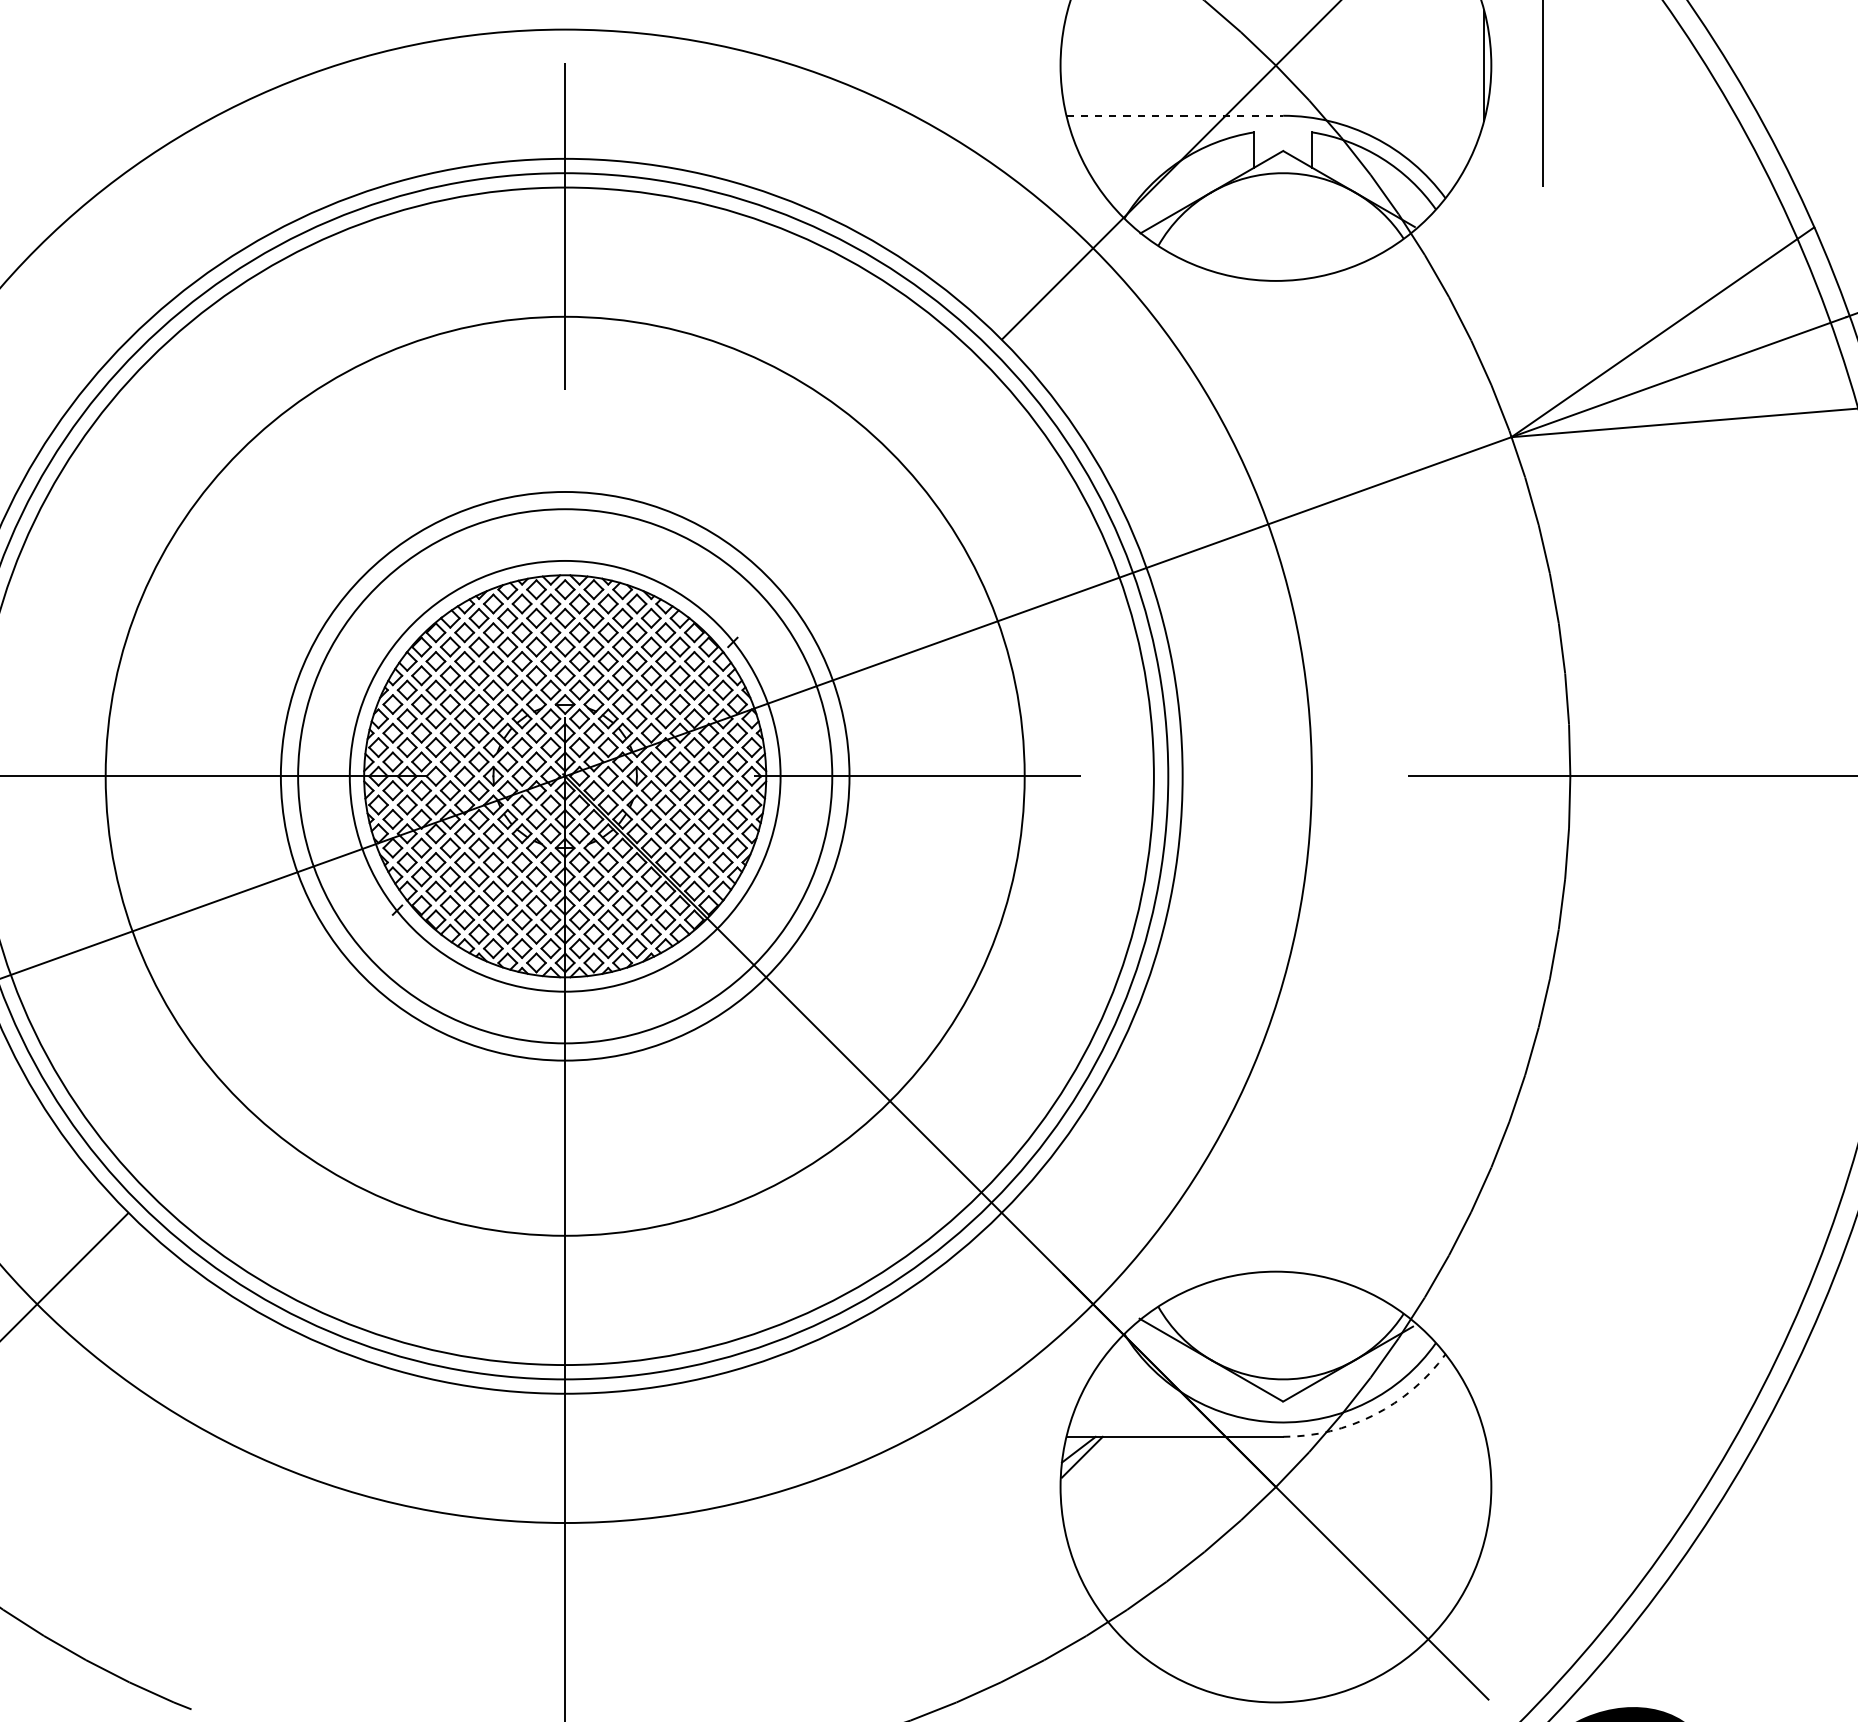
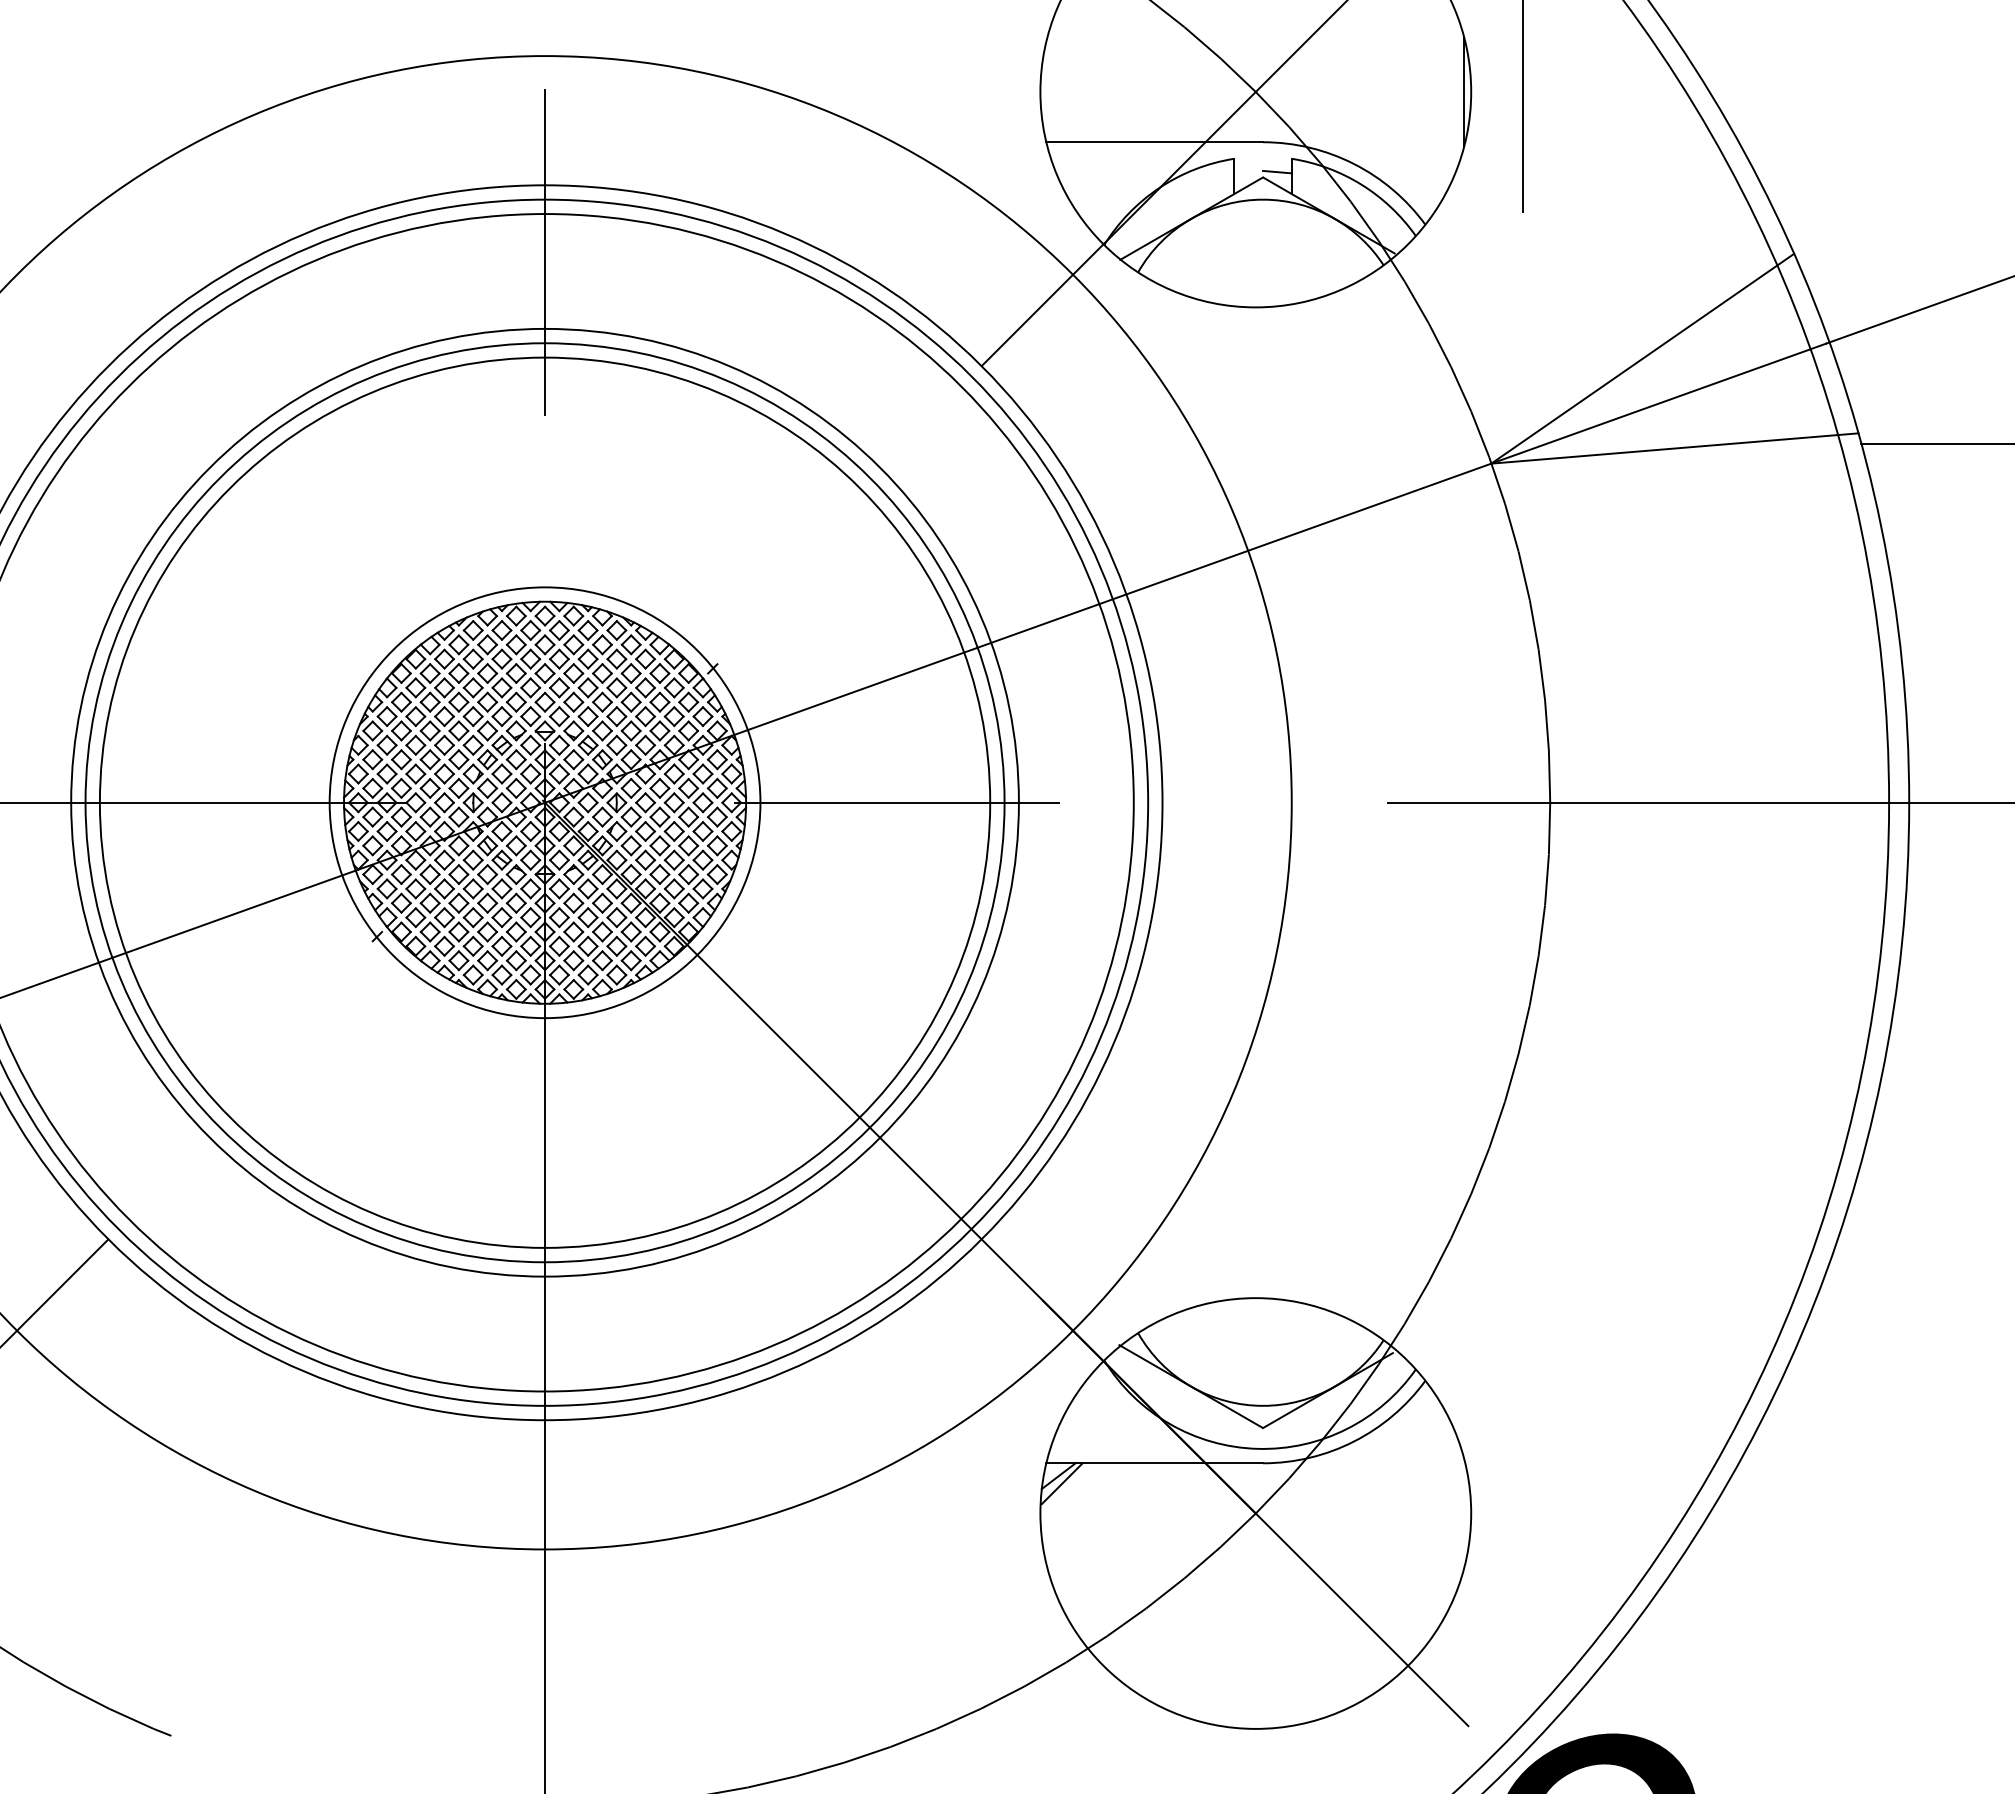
line: (1175, 116) -> (1155, 142), dashed -> solid
line: (1297, 145) -> (1277, 171), added
circle: (564, 776) -> (544, 802), size x1.67
circle: (564, 776) -> (544, 802), size x1.67
arc: (1374, 1415) -> (1354, 1441), dashed -> solid

